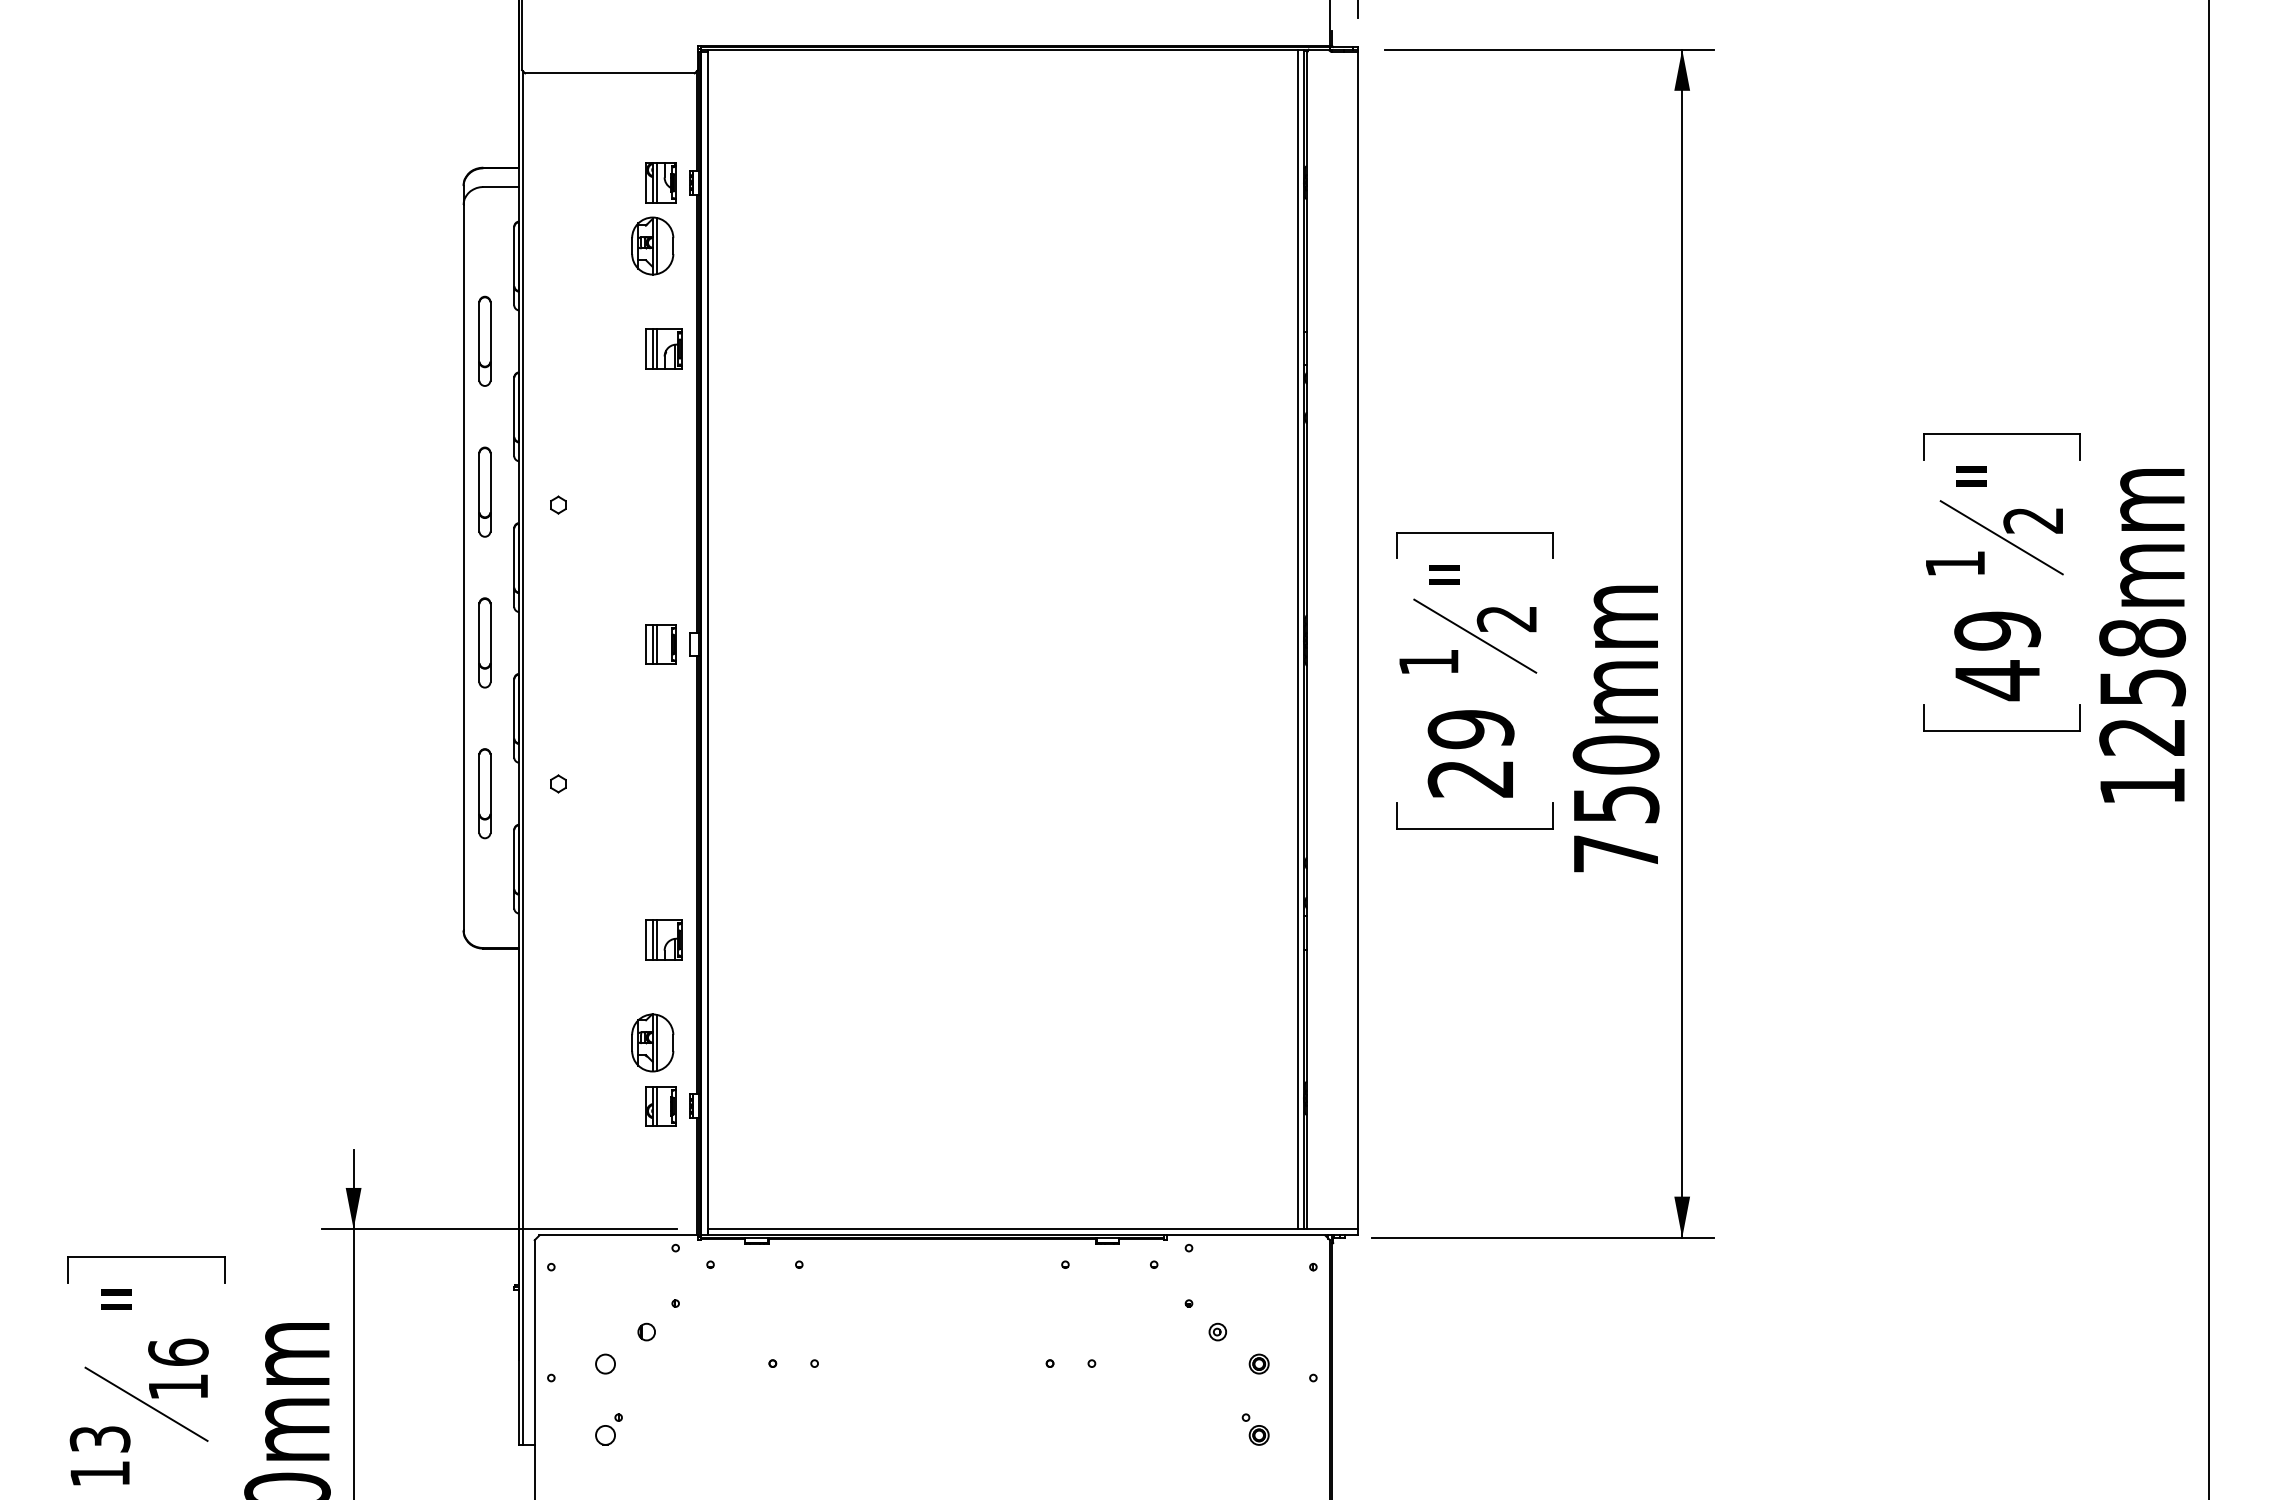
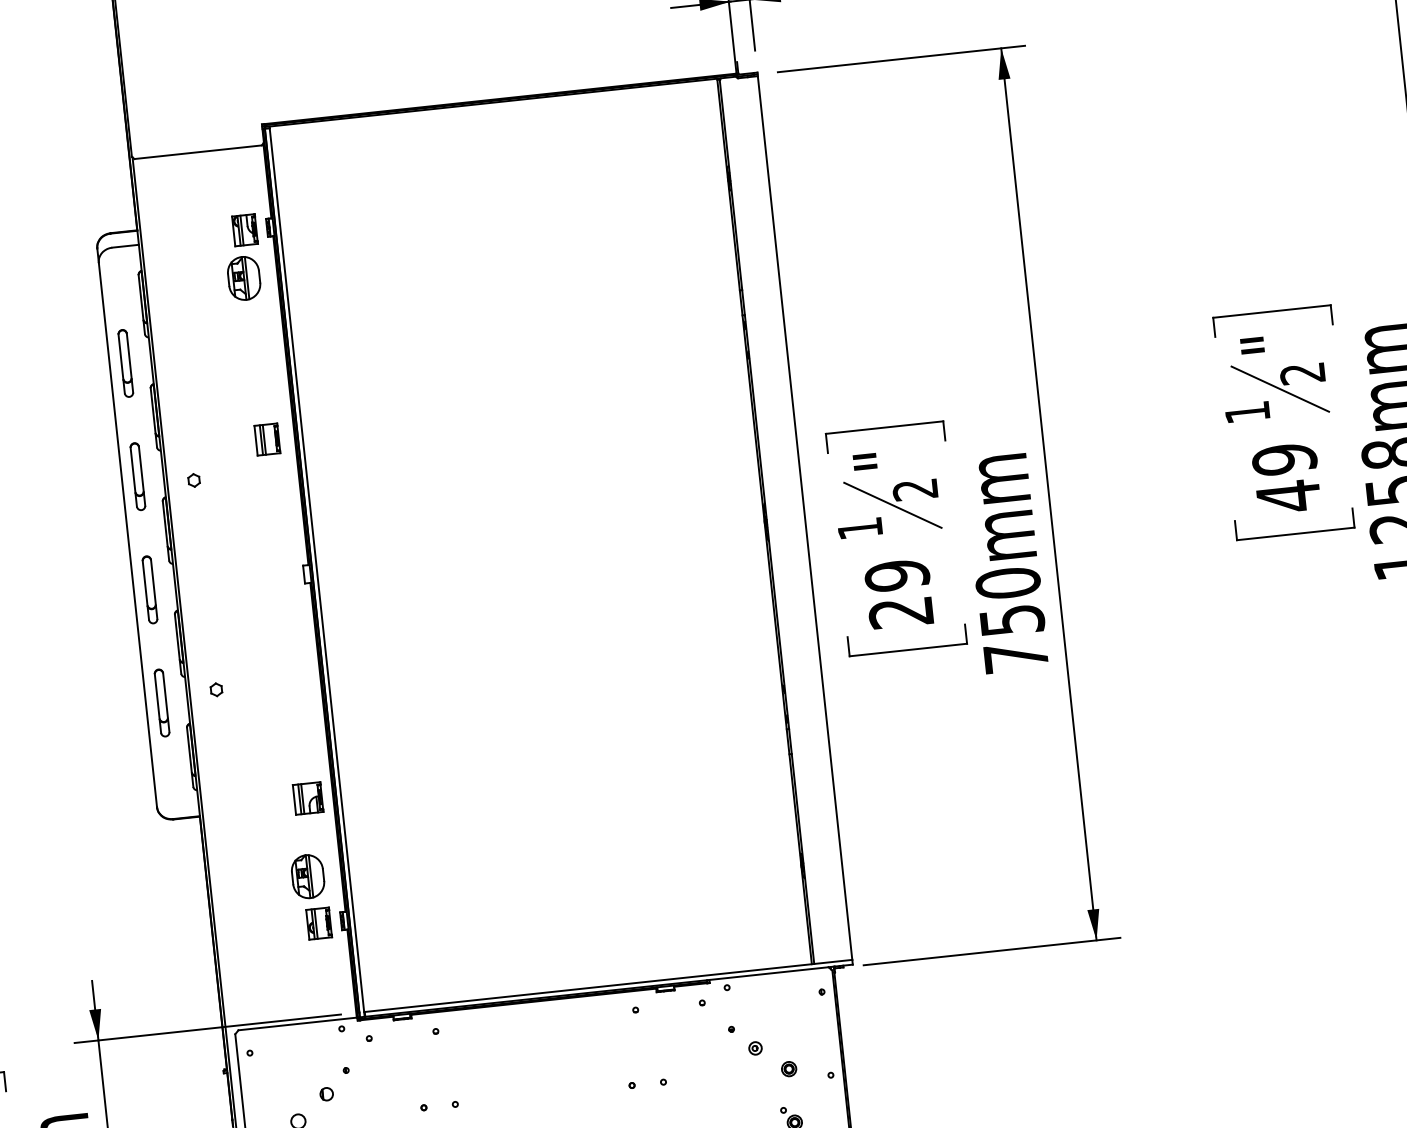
part: (663, 348) -> (260, 354), removed
line: (1297, 639) -> (759, 522), removed
part: (660, 644) -> (267, 439), moved

